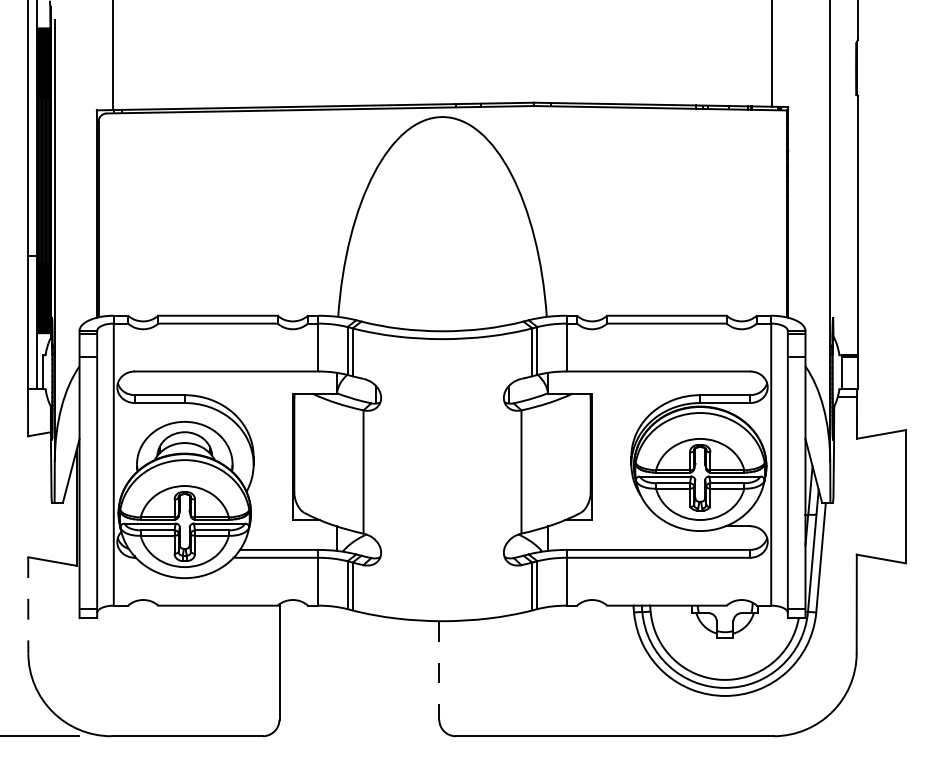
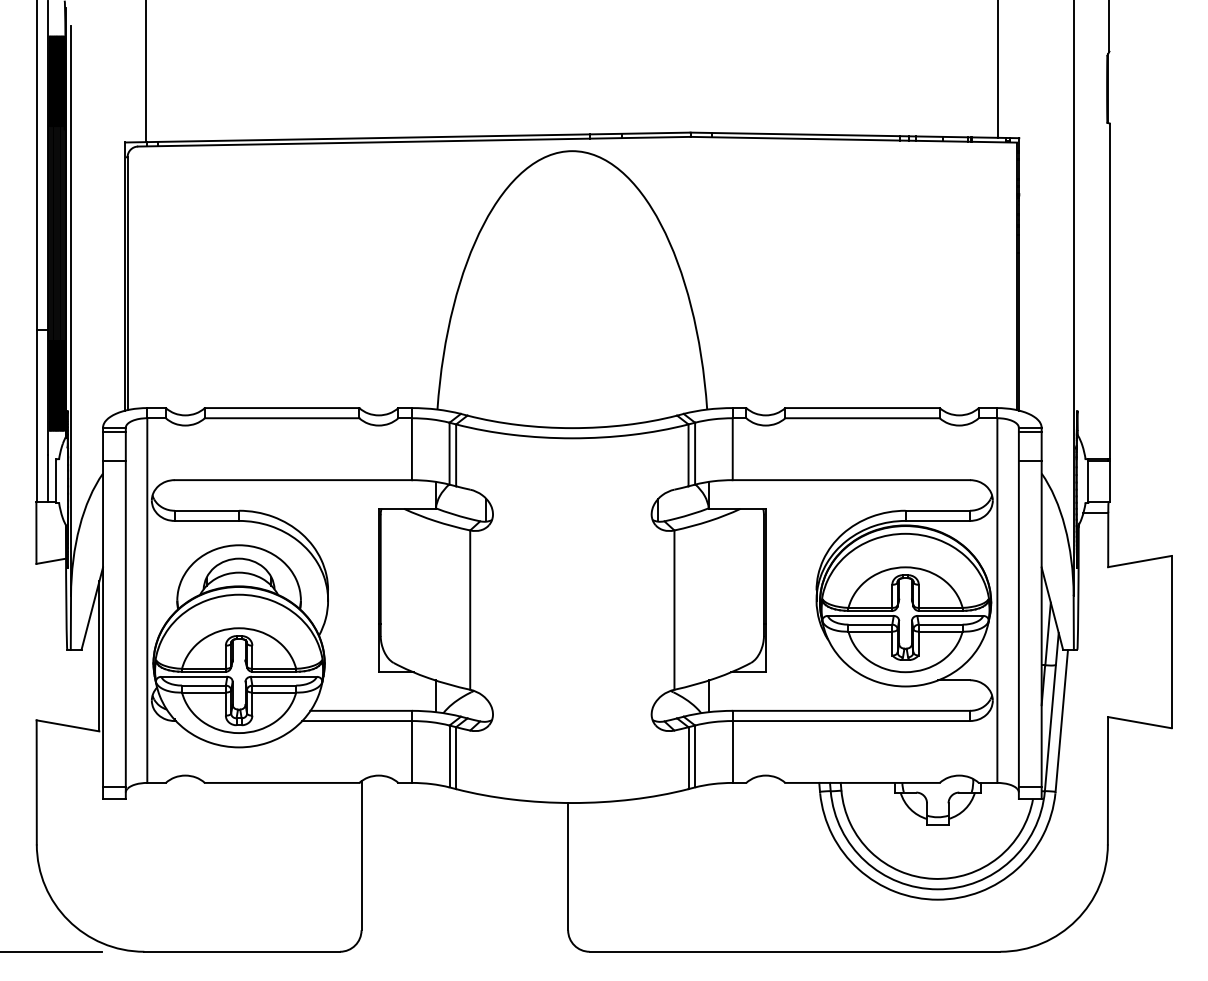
line: (28, 605) -> (37, 782), dashed -> solid
line: (439, 670) -> (568, 866), dashed -> solid

